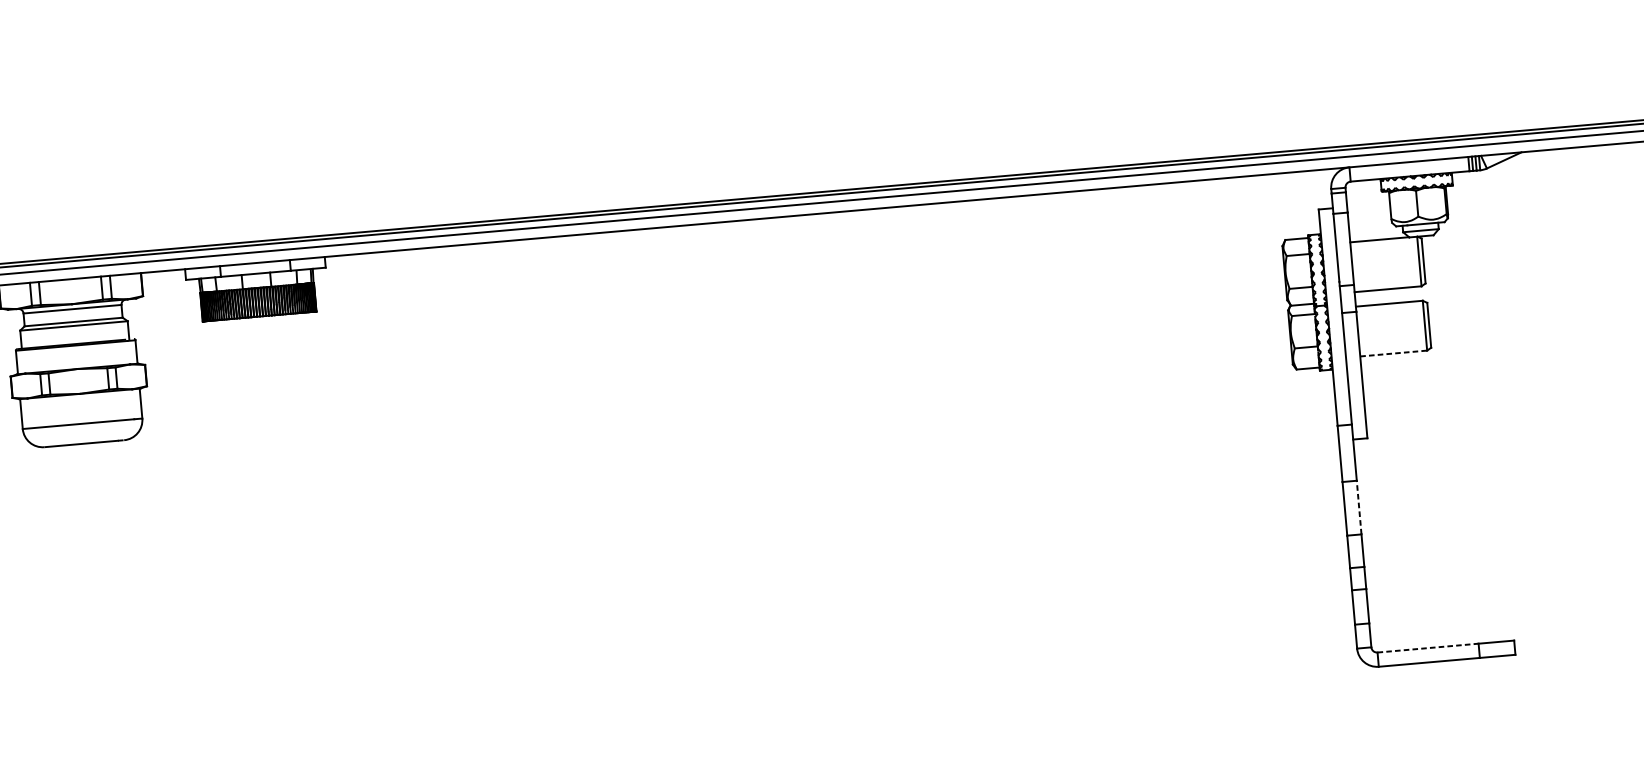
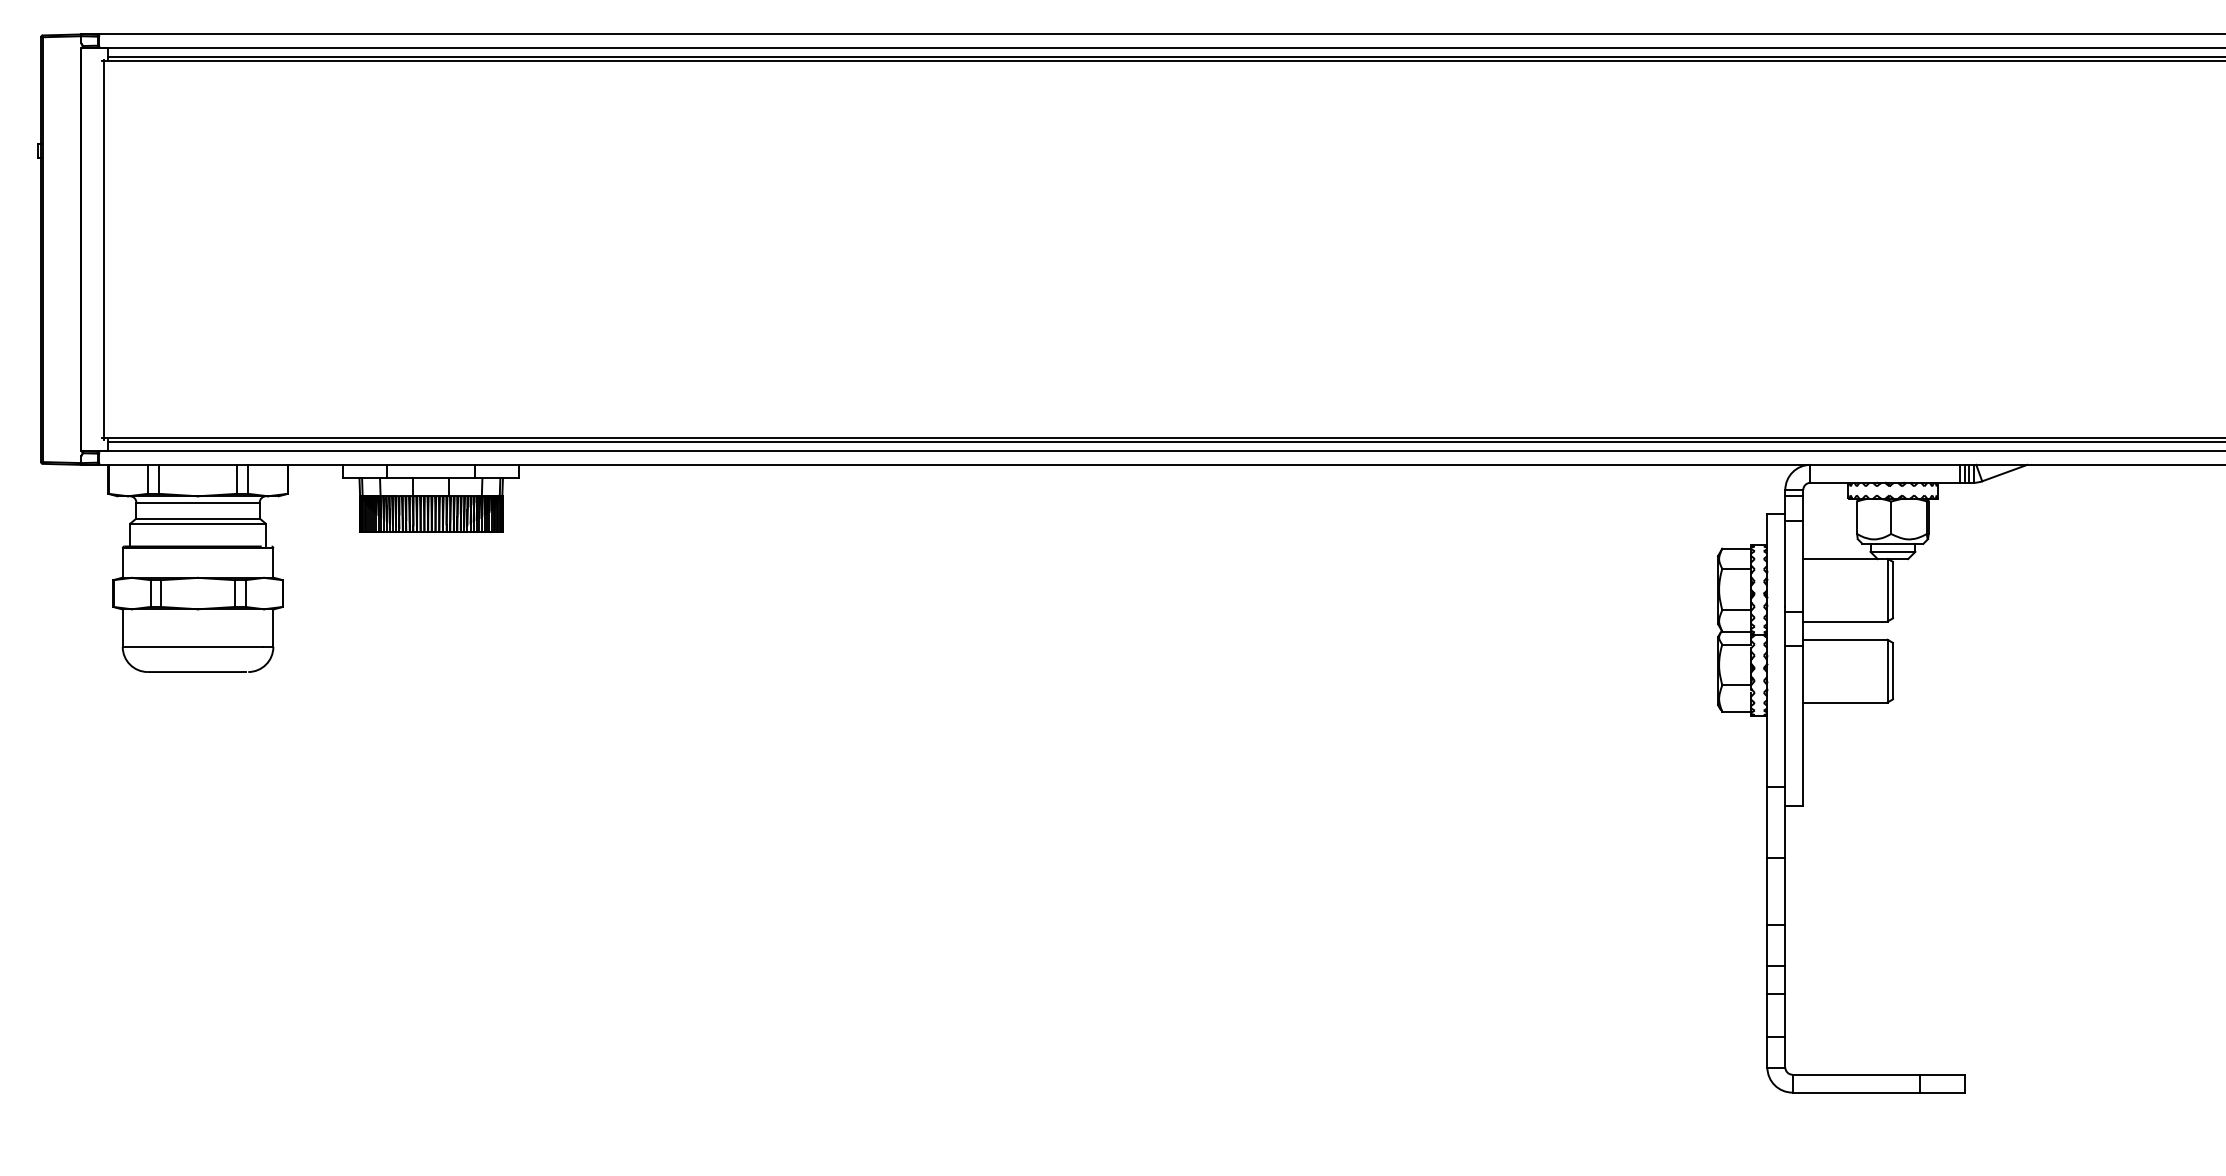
line: (1393, 353) -> (1845, 702), dashed -> solid
line: (1359, 507) -> (1785, 891), dashed -> solid
line: (1428, 647) -> (1856, 1074), dashed -> solid

